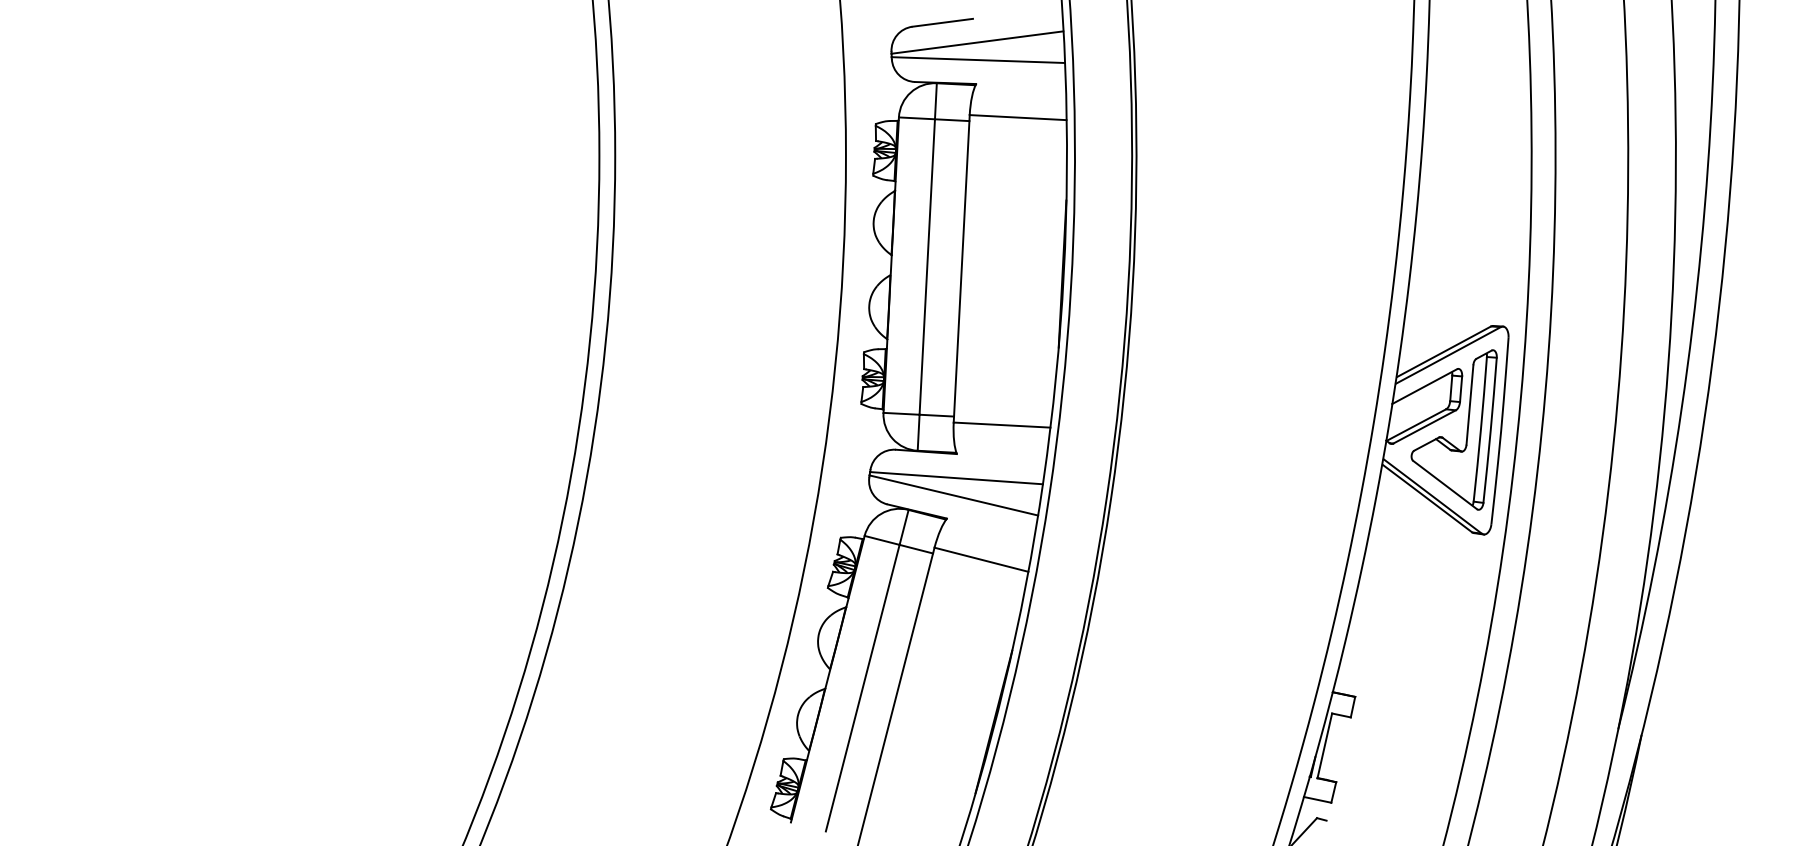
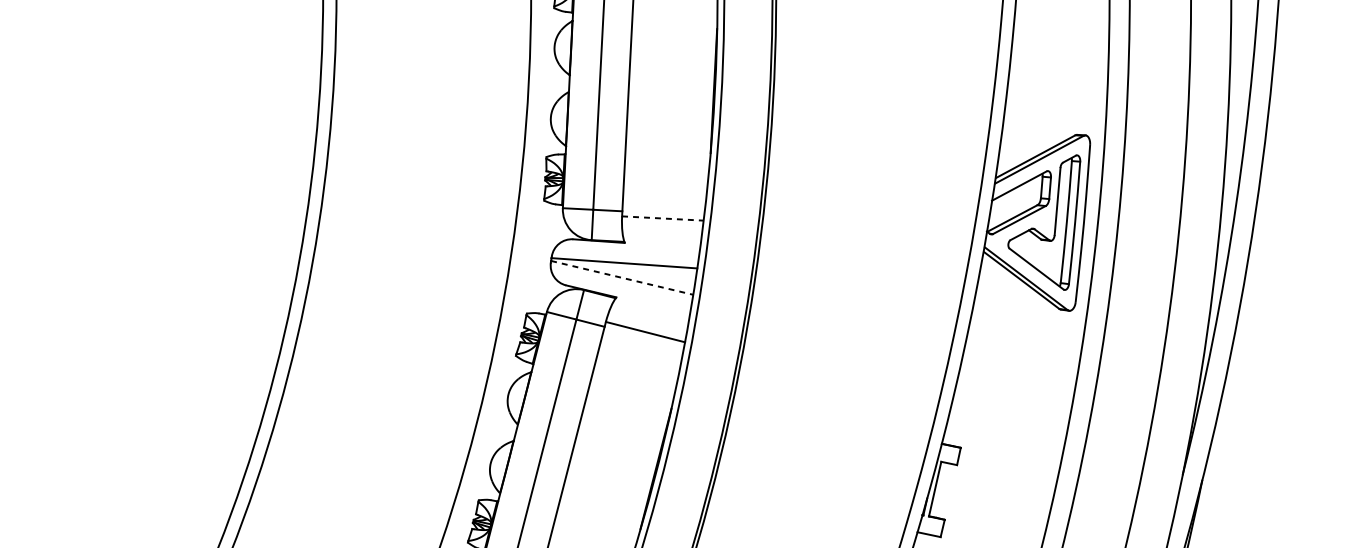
line: (1002, 425) -> (663, 218), solid -> dashed
line: (953, 495) -> (621, 277), solid -> dashed

